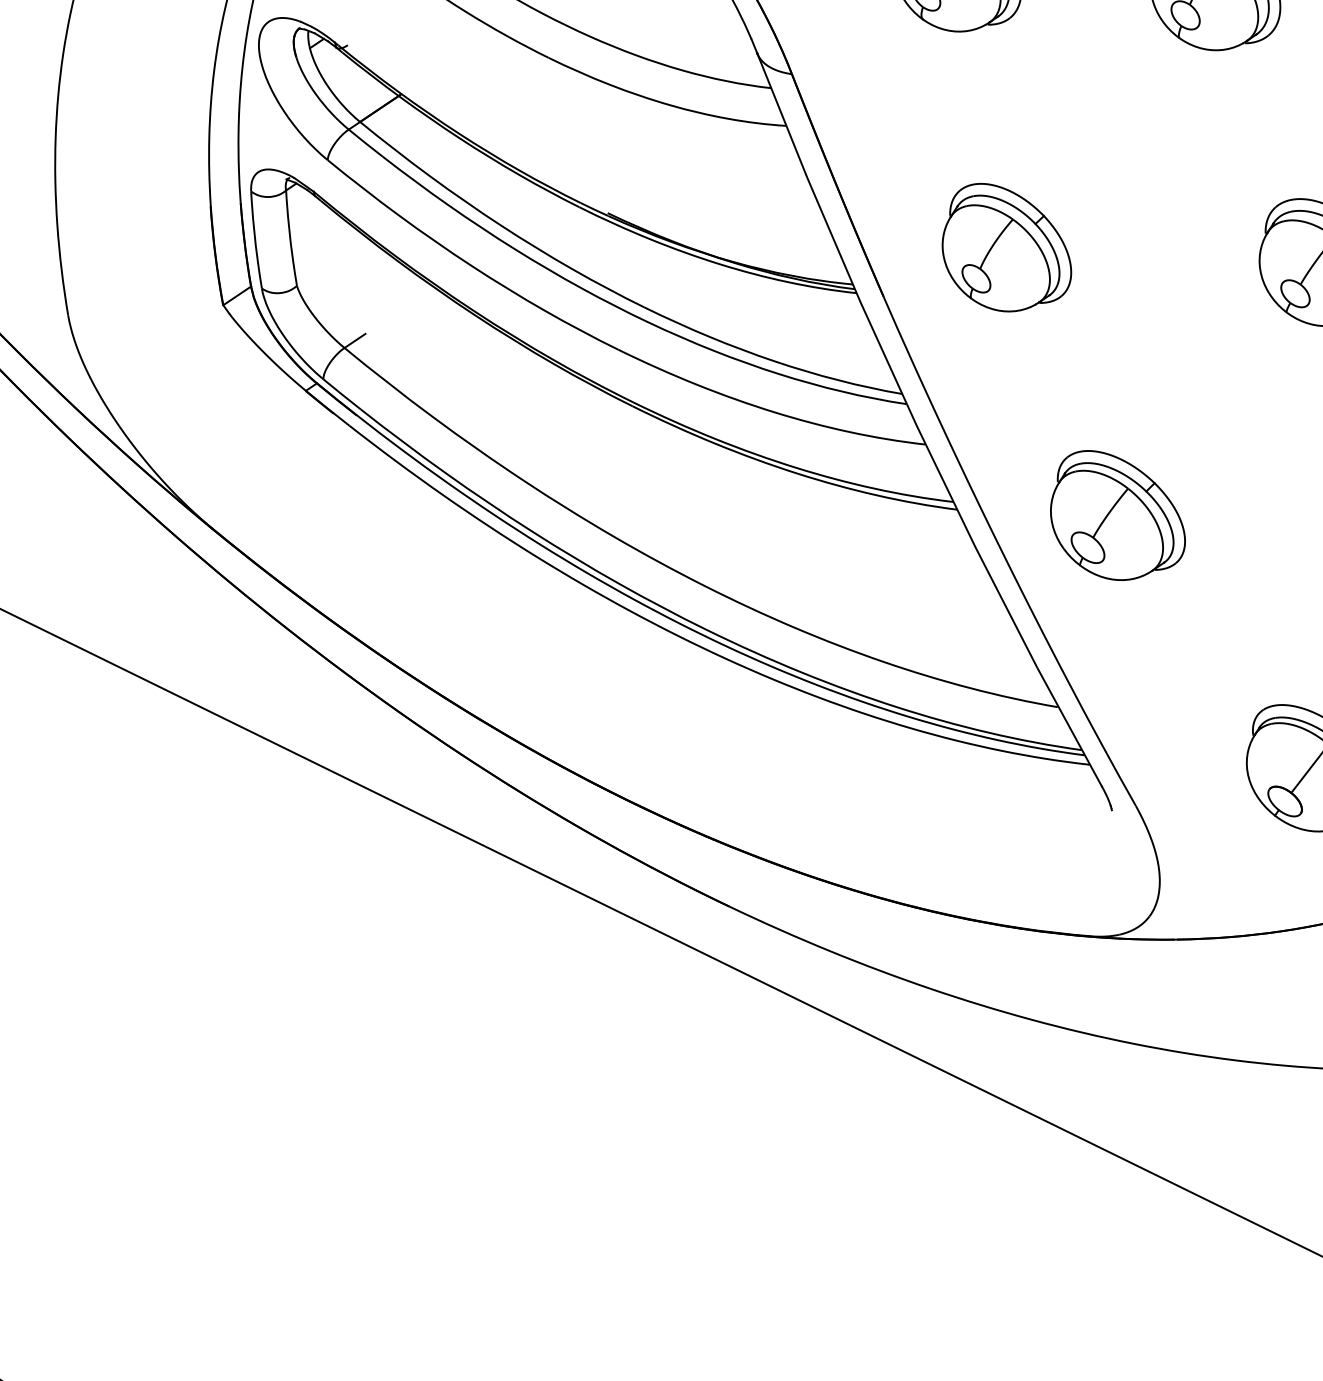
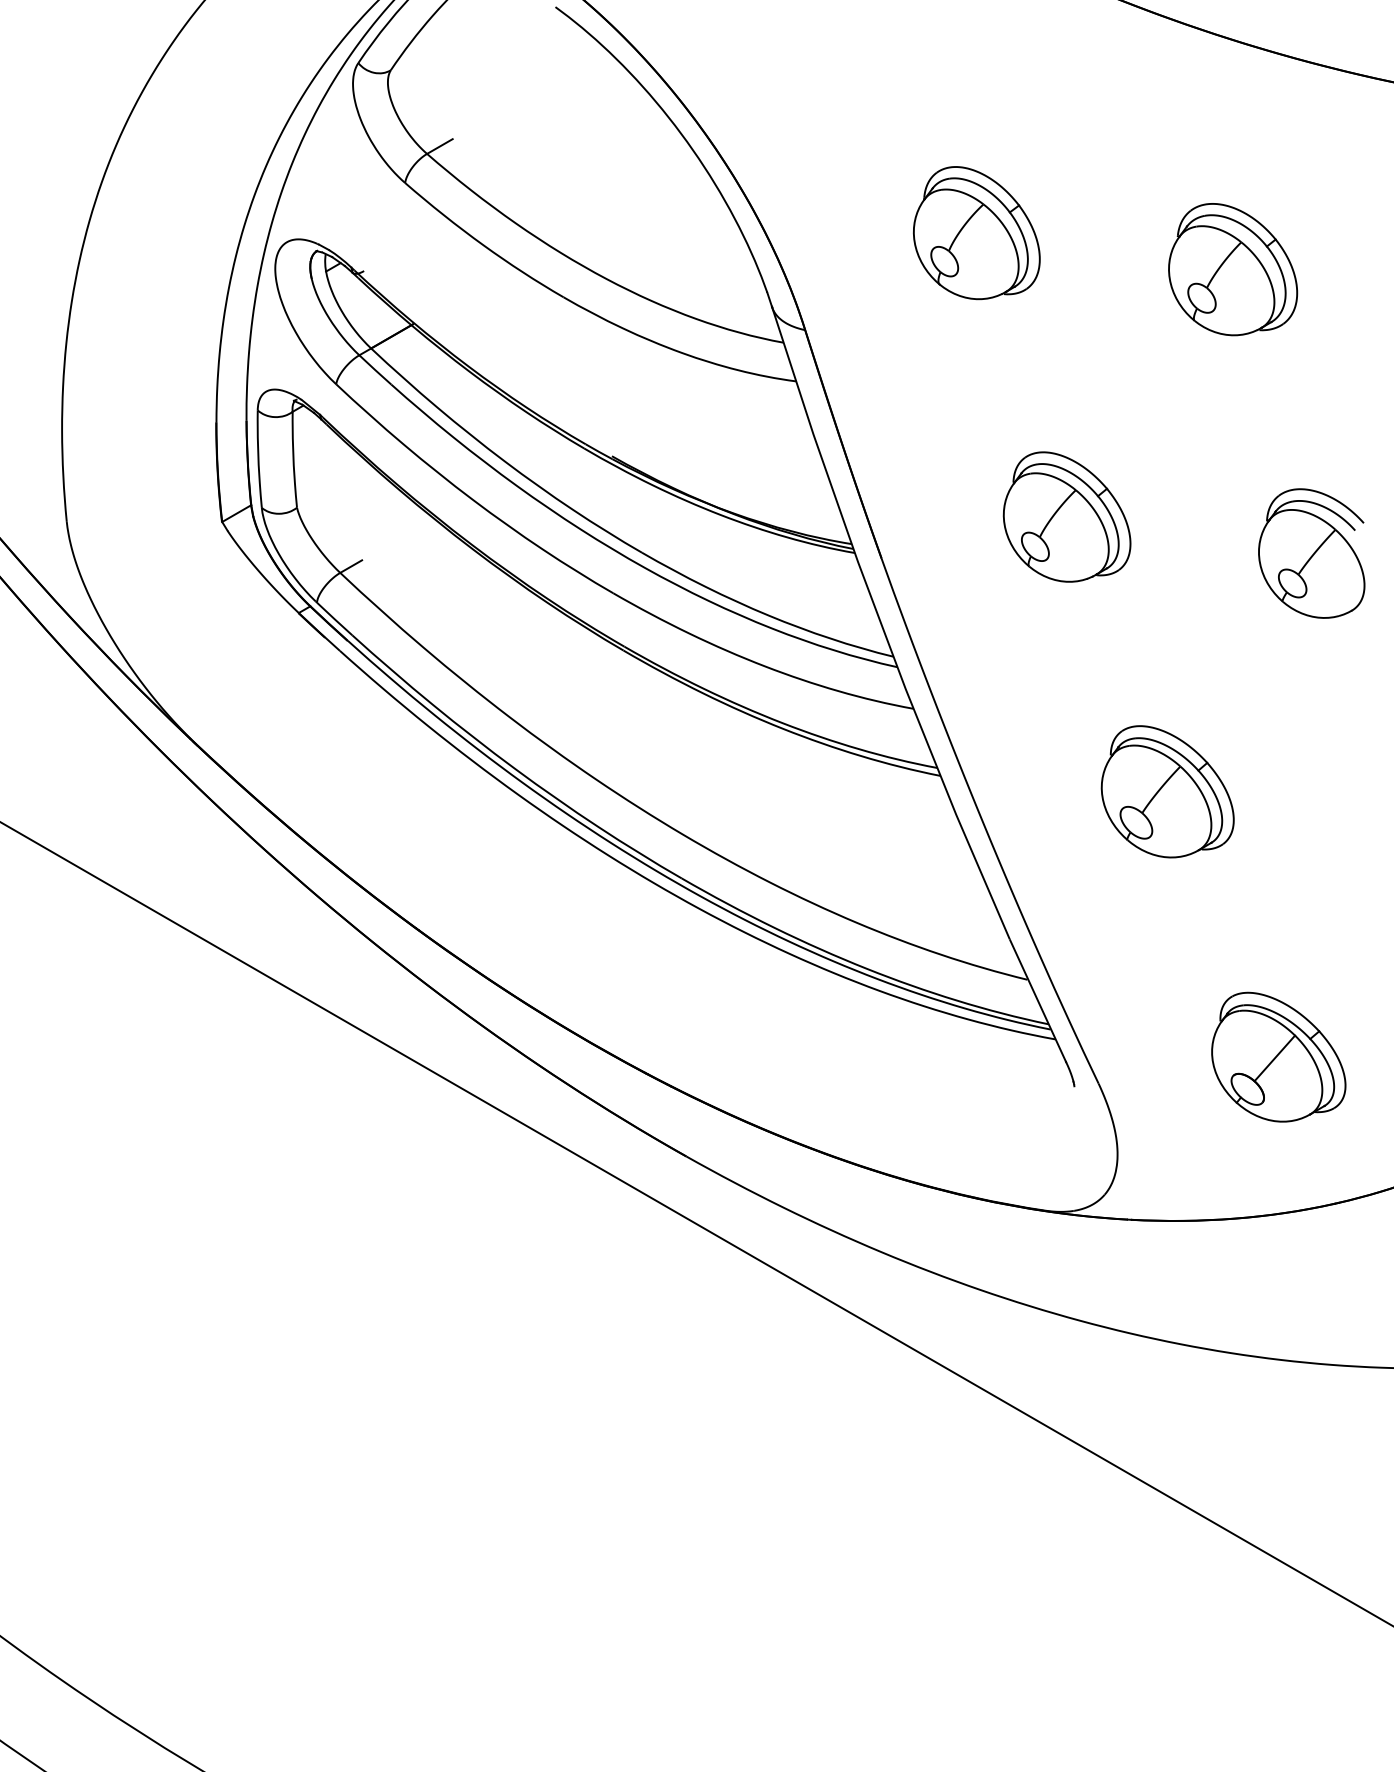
part: (1005, 246) -> (1066, 516), moved
part: (1116, 514) -> (1167, 791), moved

